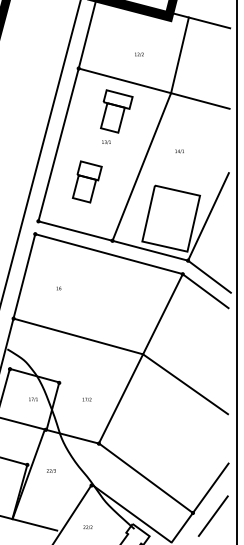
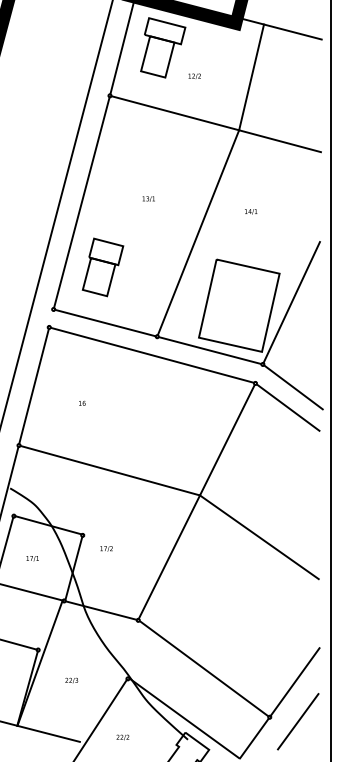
part: (116, 111) -> (163, 47), moved
part: (86, 182) -> (102, 267), moved
text: (33, 399) -> (32, 558), moved
text: (86, 399) -> (106, 548), moved
text: (51, 470) -> (71, 680), moved

